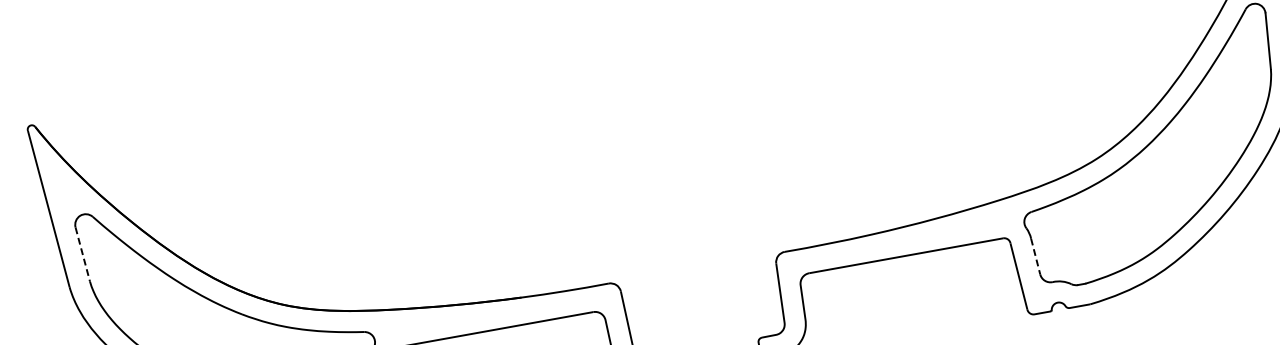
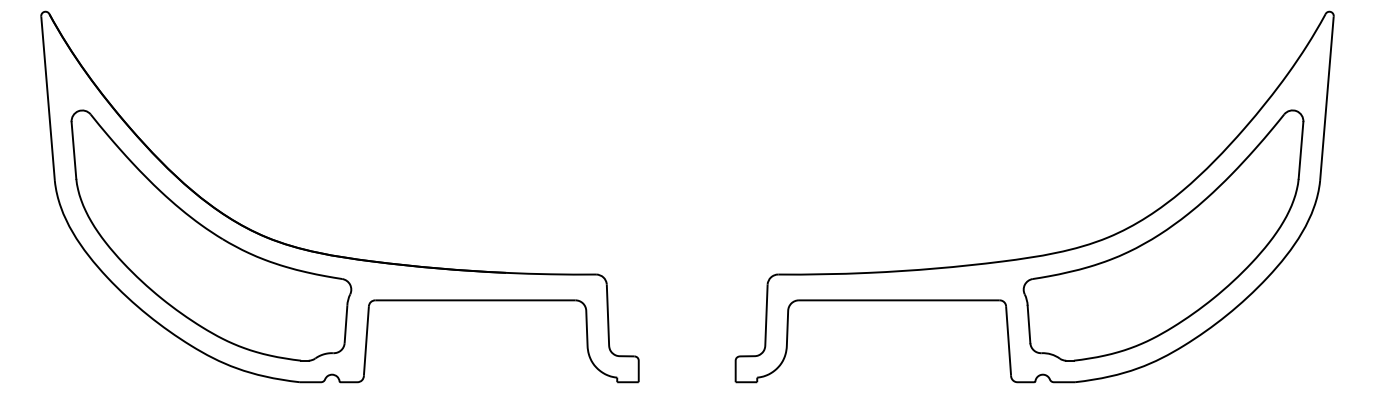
line: (83, 255) -> (74, 151), dashed -> solid
line: (1036, 256) -> (1029, 324), dashed -> solid

